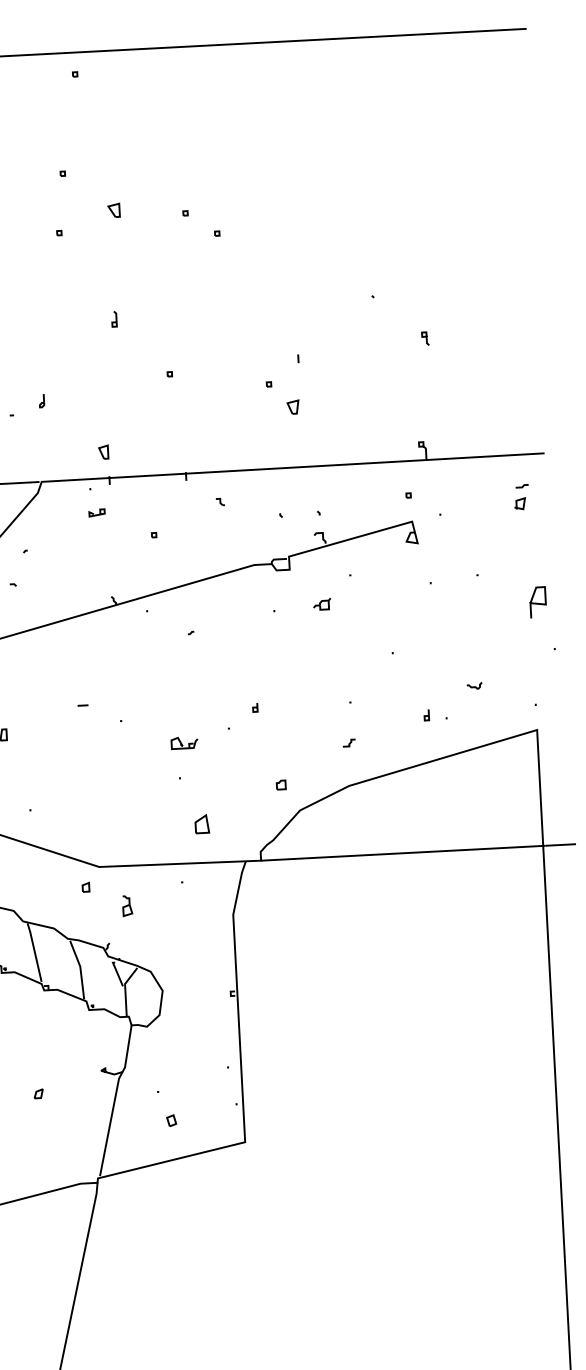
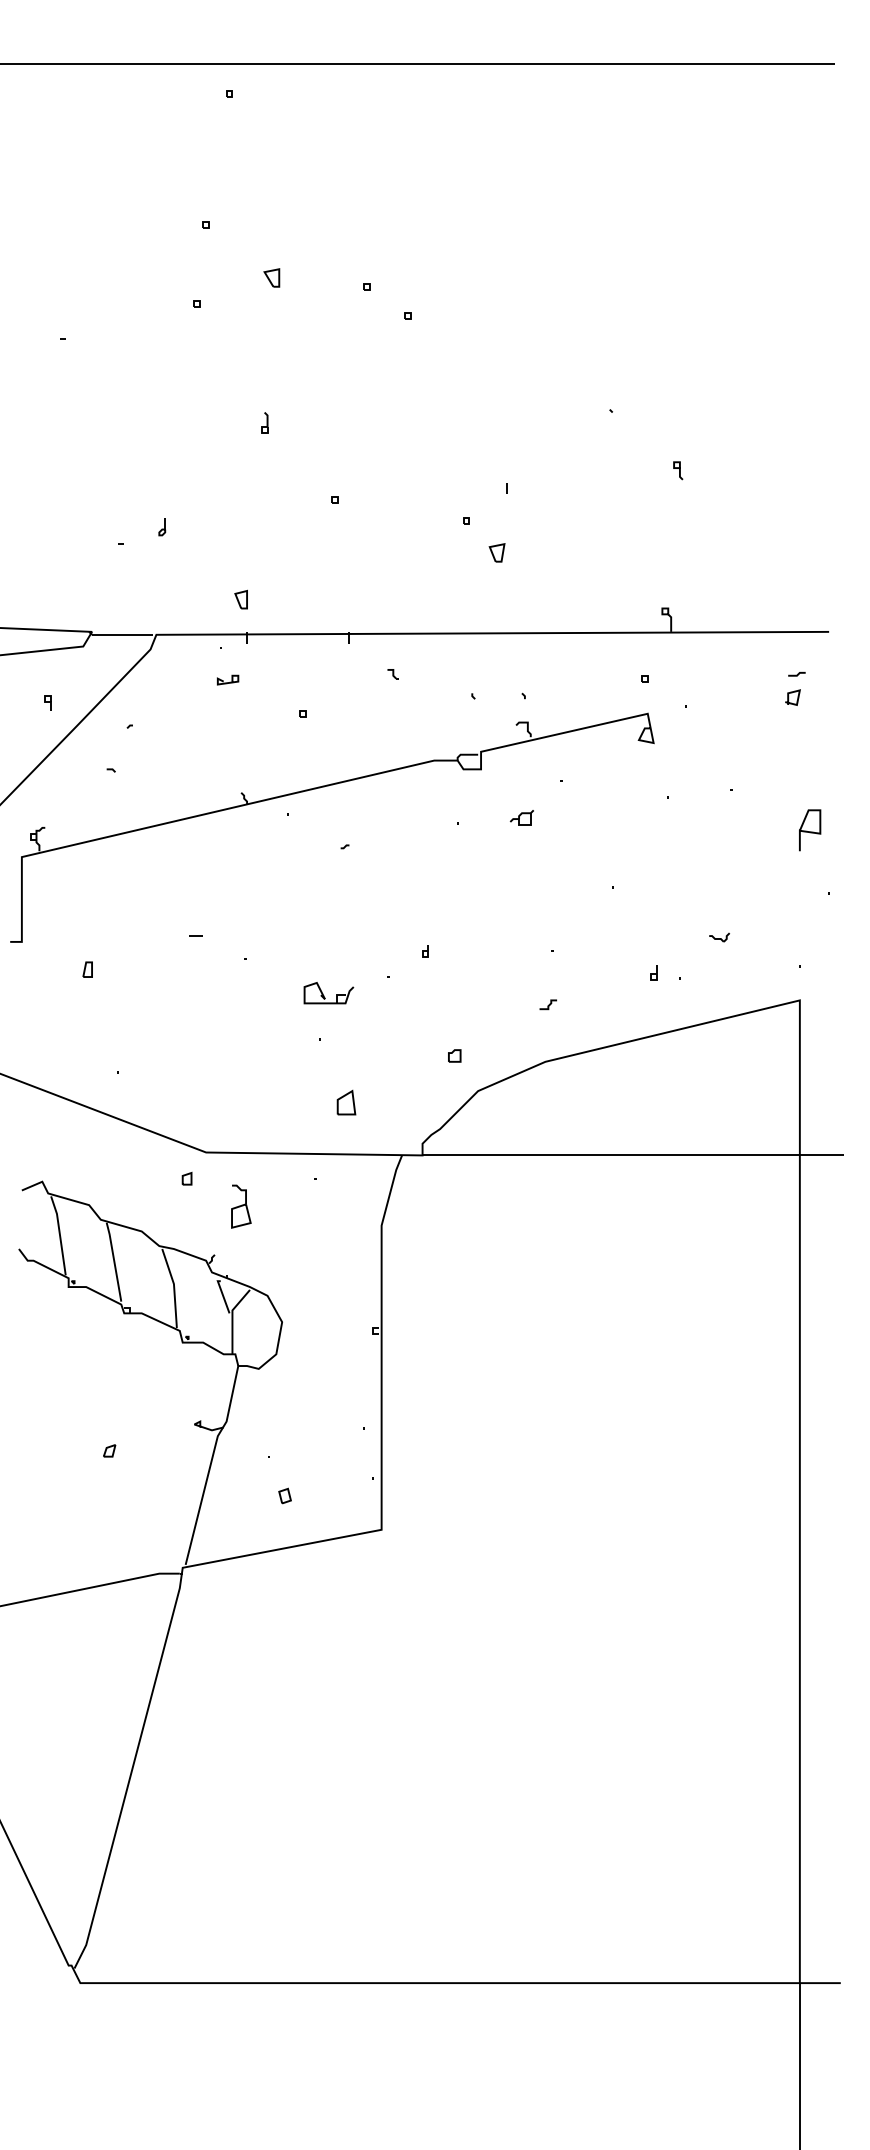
part: (184, 742) -> (328, 992), size x1.4
part: (126, 906) -> (240, 1206), size x1.6

